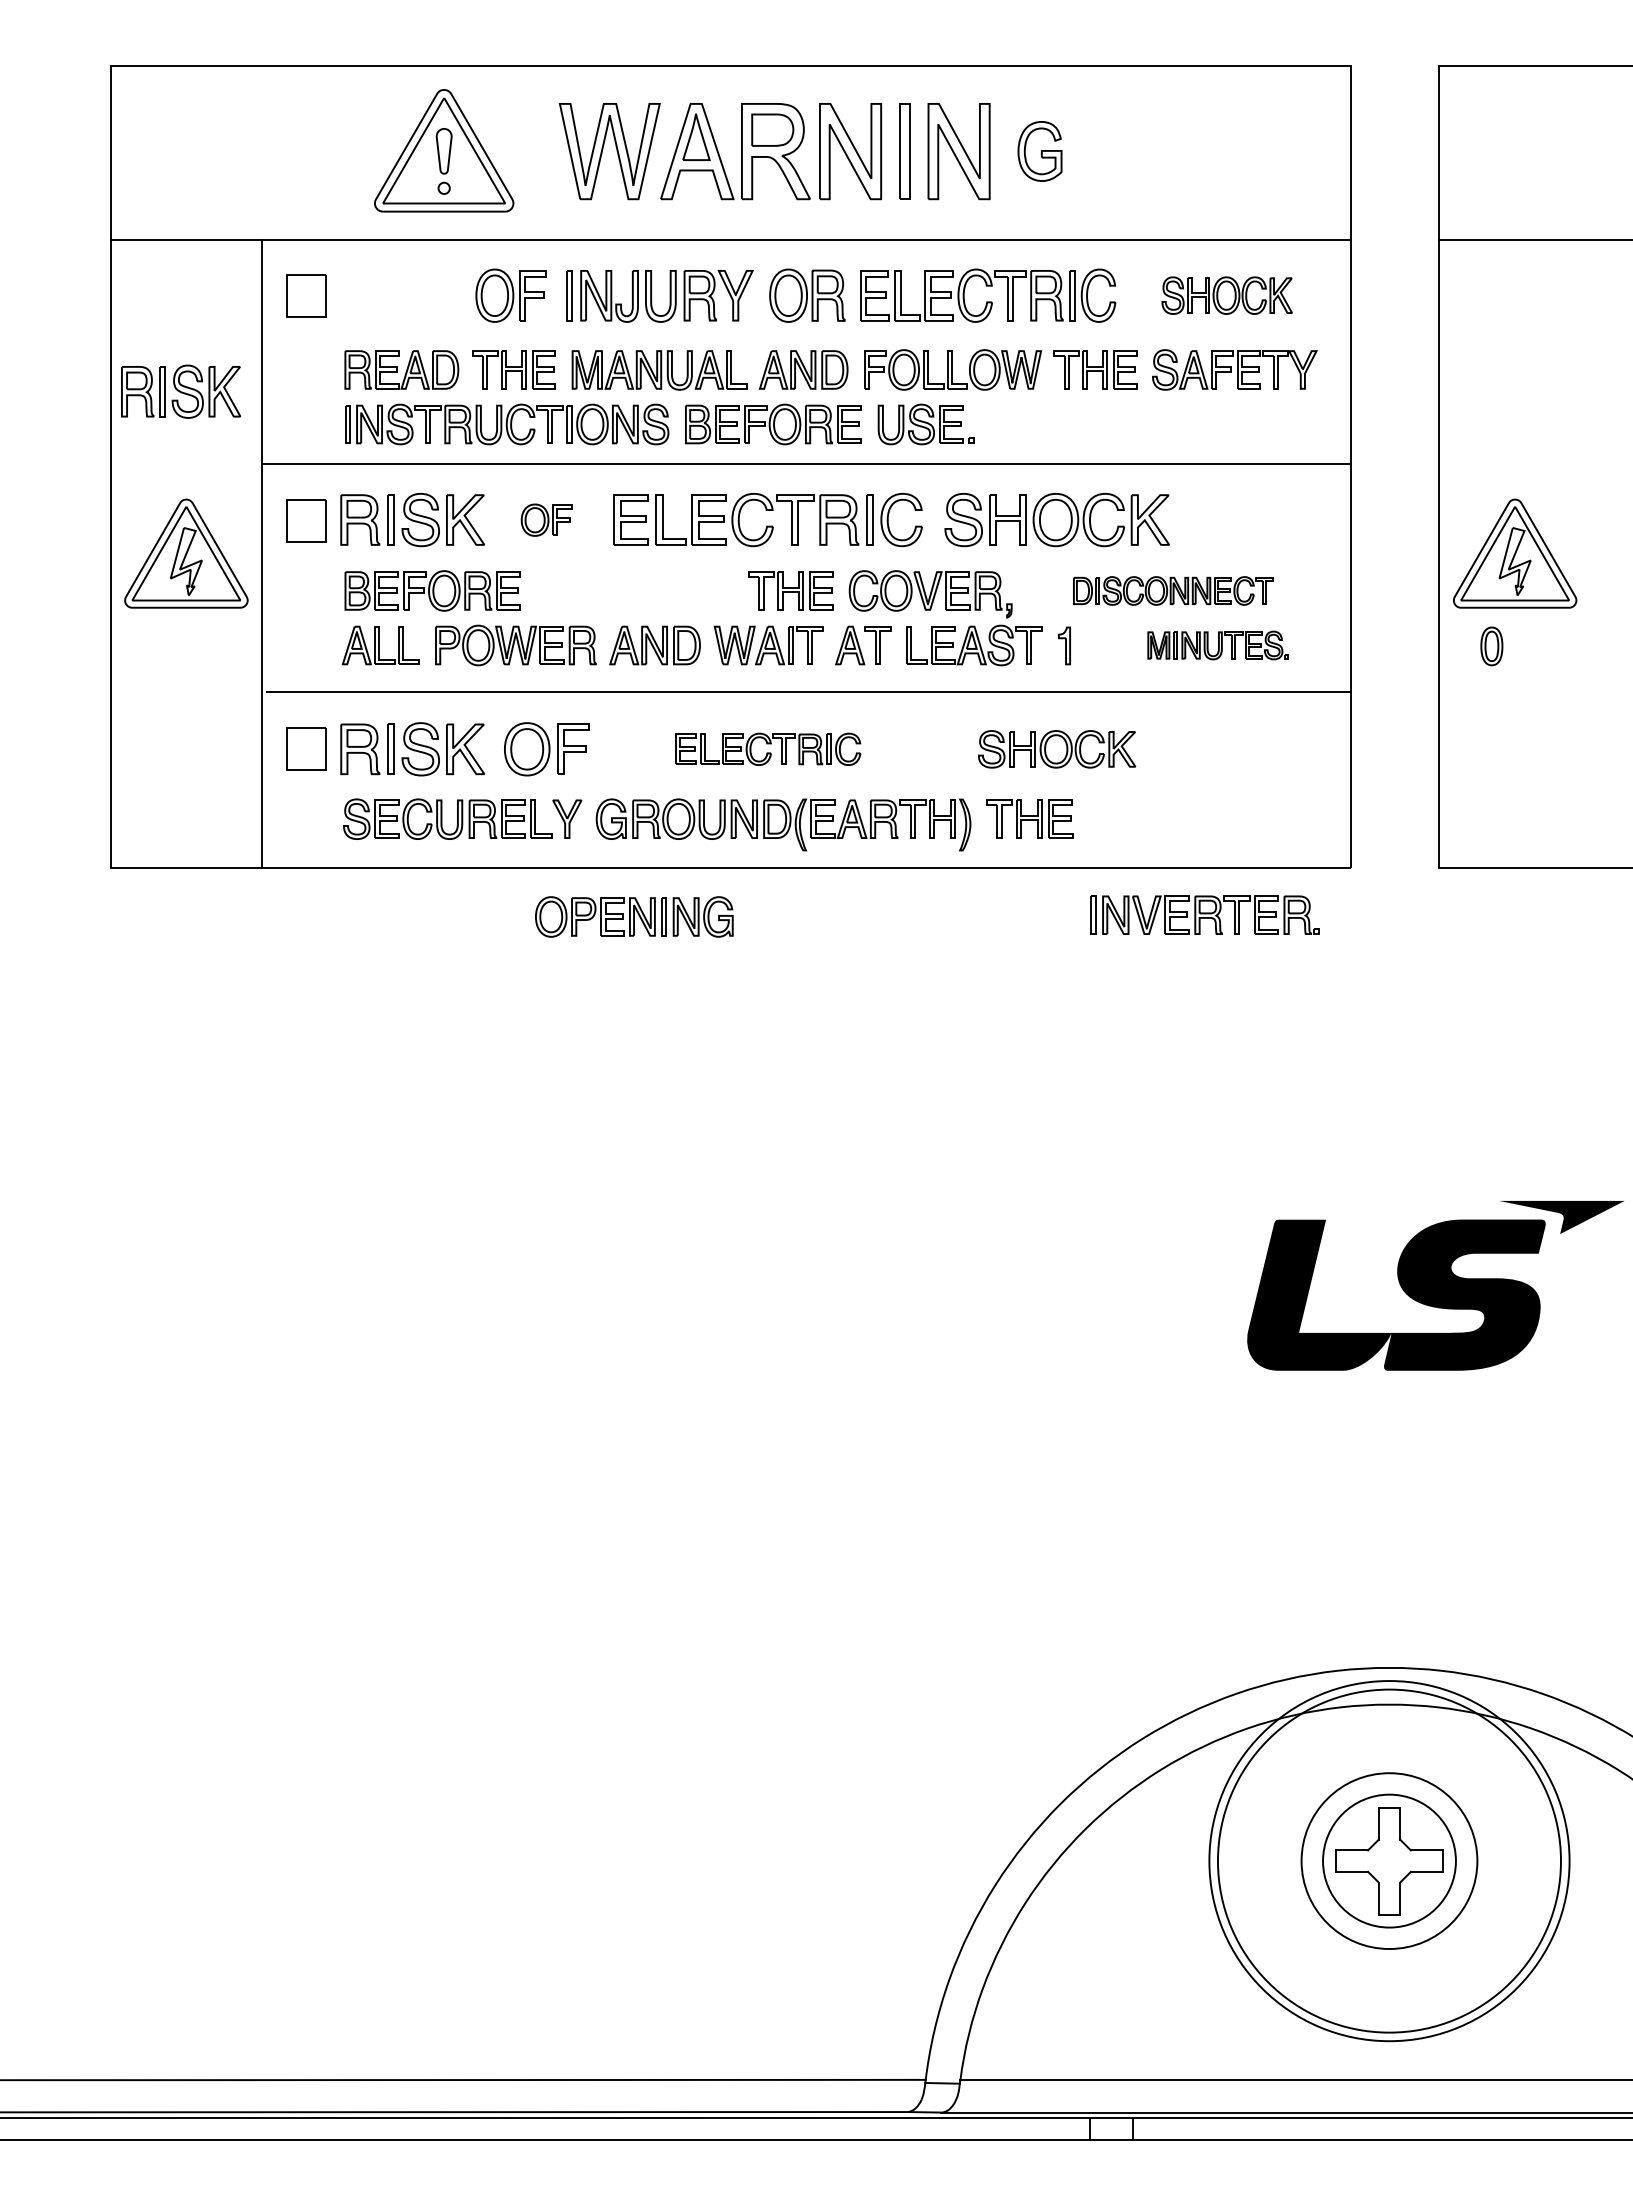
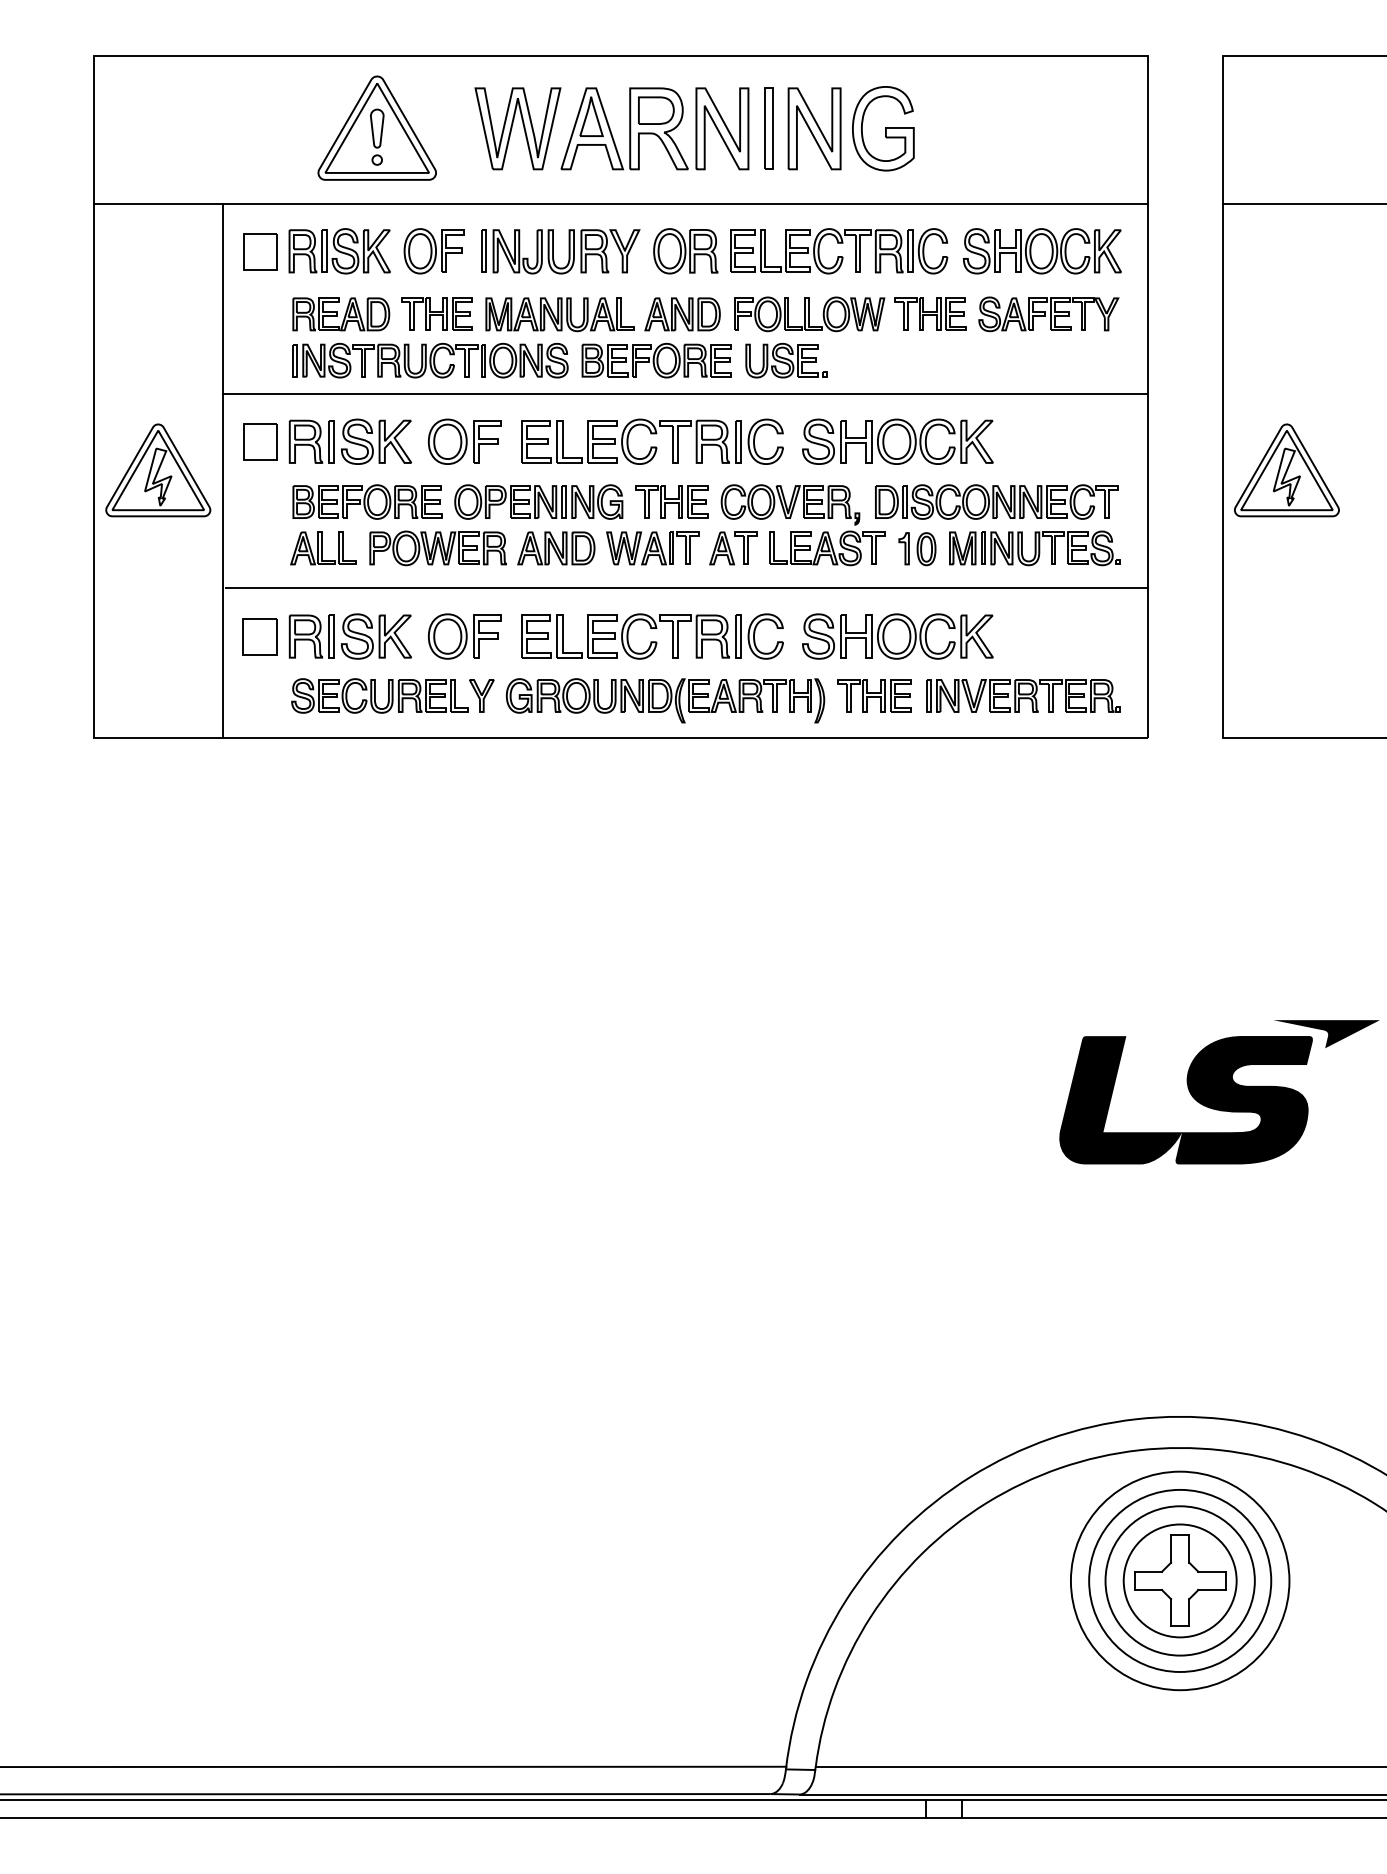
part: (1039, 151) -> (882, 128), size x1.67
part: (1226, 295) -> (1041, 251), size x1.43
part: (180, 391) -> (339, 251), moved
part: (546, 520) -> (464, 442), size x1.67
part: (1173, 590) -> (996, 501), size x1.43
part: (1217, 645) -> (1034, 548), size x1.43
part: (1491, 646) -> (926, 549), moved
part: (767, 749) -> (651, 636), size x1.67
part: (1056, 749) -> (897, 636), size x1.43
part: (1204, 914) -> (1023, 695), moved
part: (634, 916) -> (538, 501), moved
circle: (1389, 1860) -> (1180, 1580), size x0.62
circle: (1389, 1860) -> (1180, 1580), size x0.71

